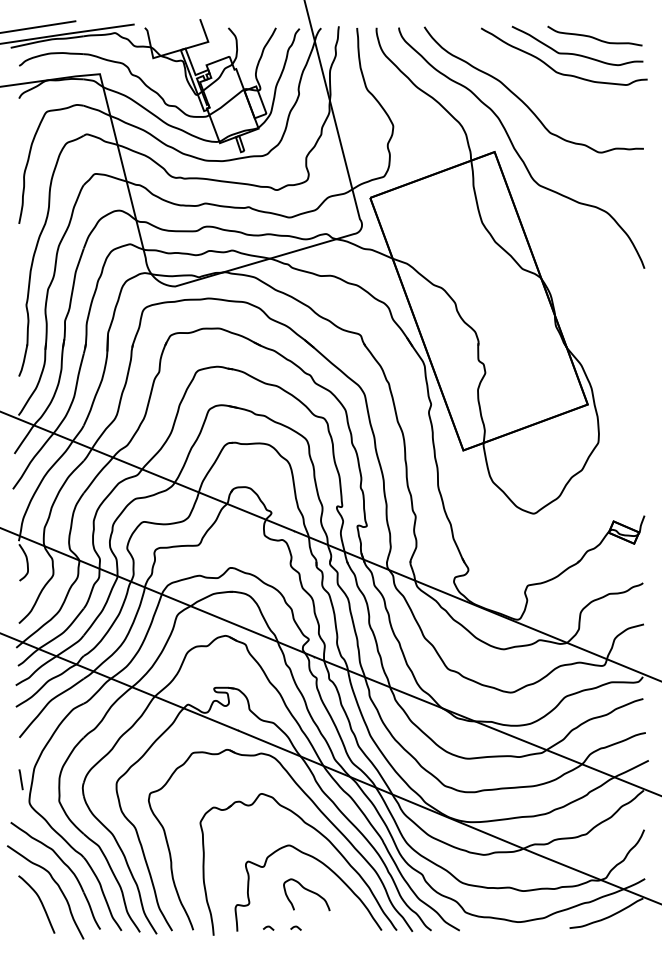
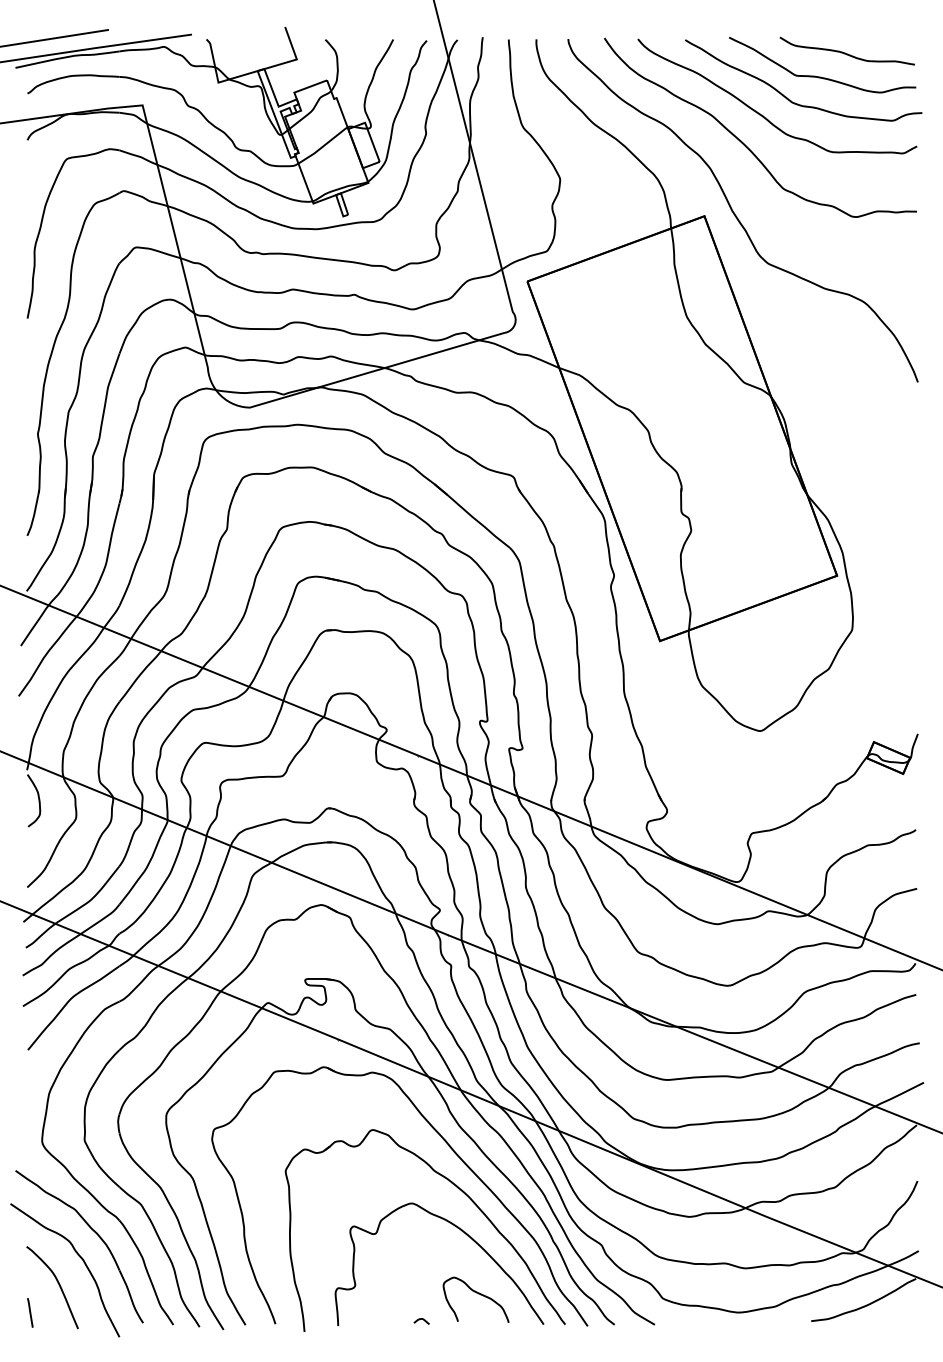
curve: (536, 81) -> (763, 115), added
line: (21, 779) -> (30, 1312), moved
curve: (308, 891) -> (478, 1294), moved
curve: (268, 926) -> (382, 1319), removed

